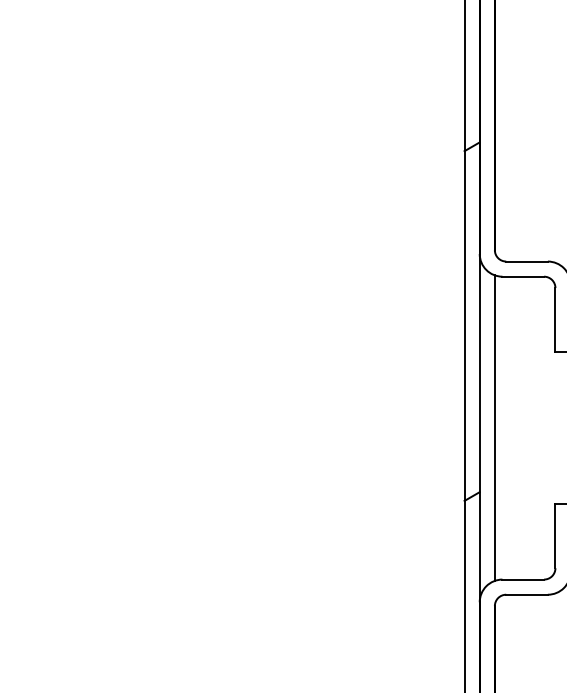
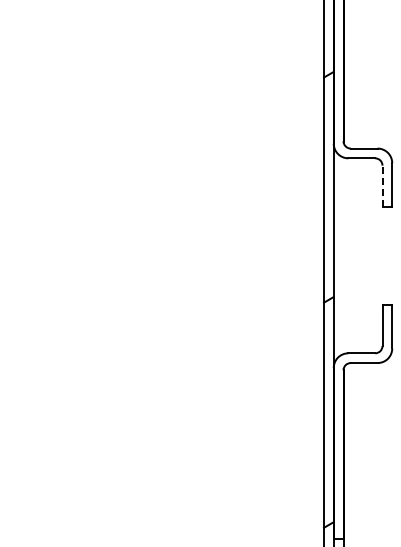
line: (555, 320) -> (382, 186), solid -> dashed
line: (494, 427) -> (343, 255), removed

